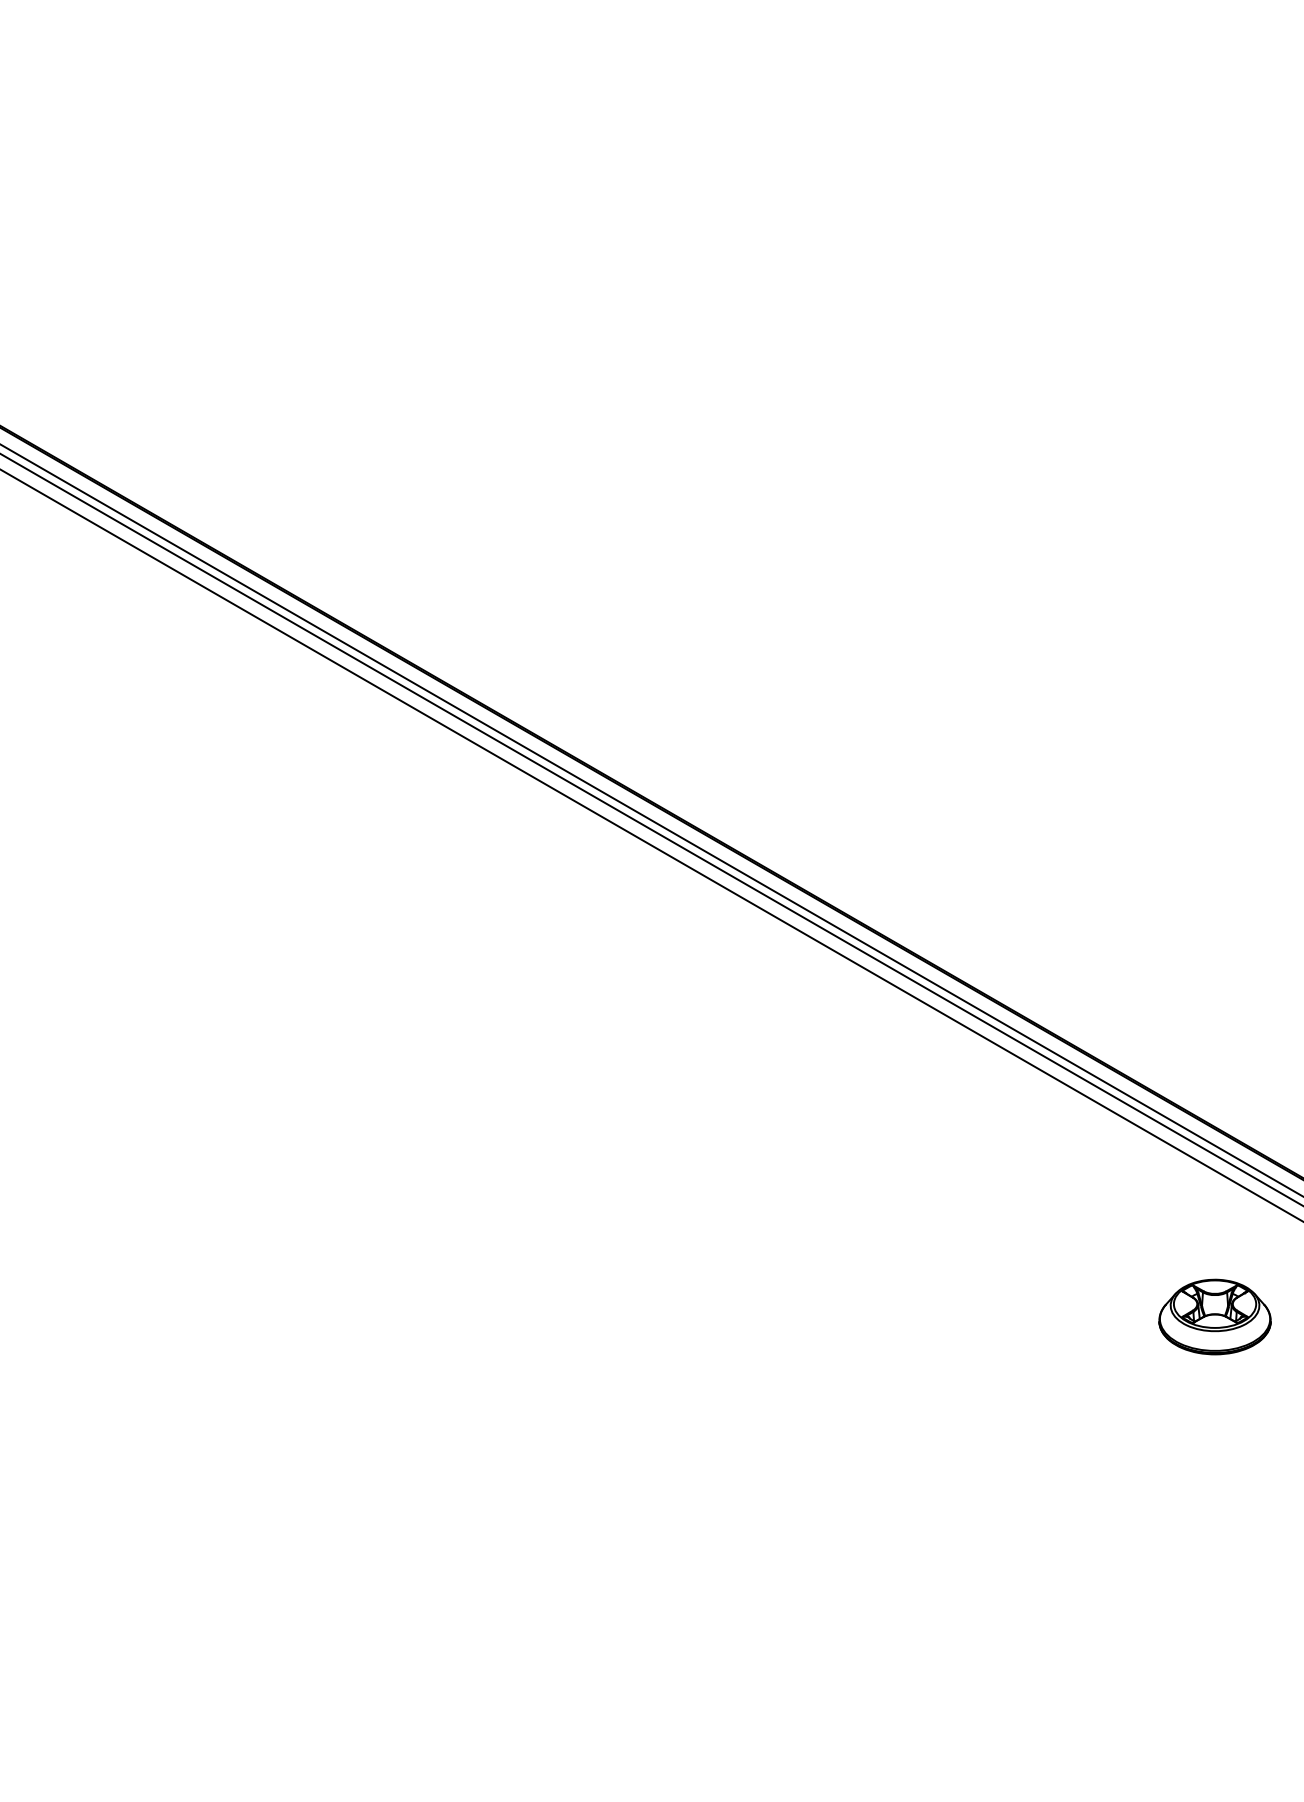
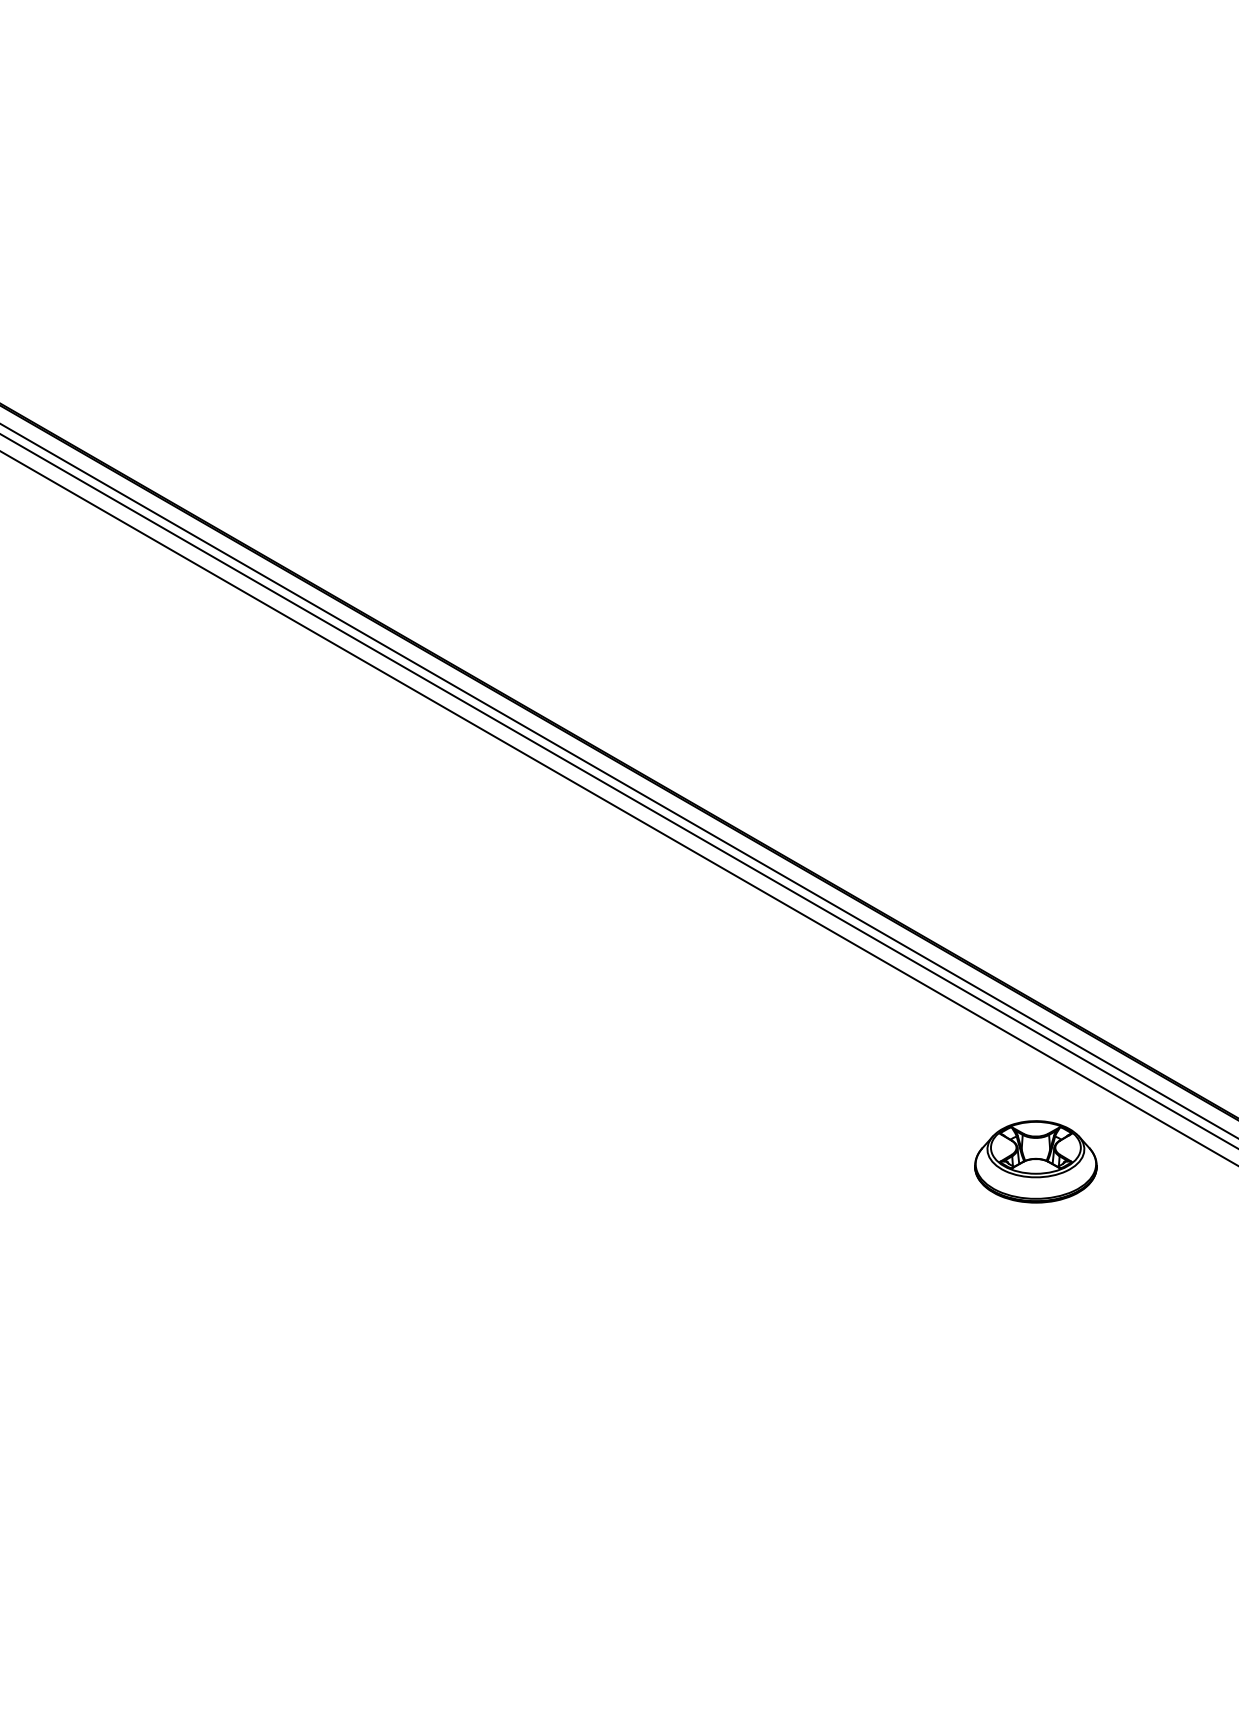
part: (1214, 1316) -> (1035, 1161), moved

